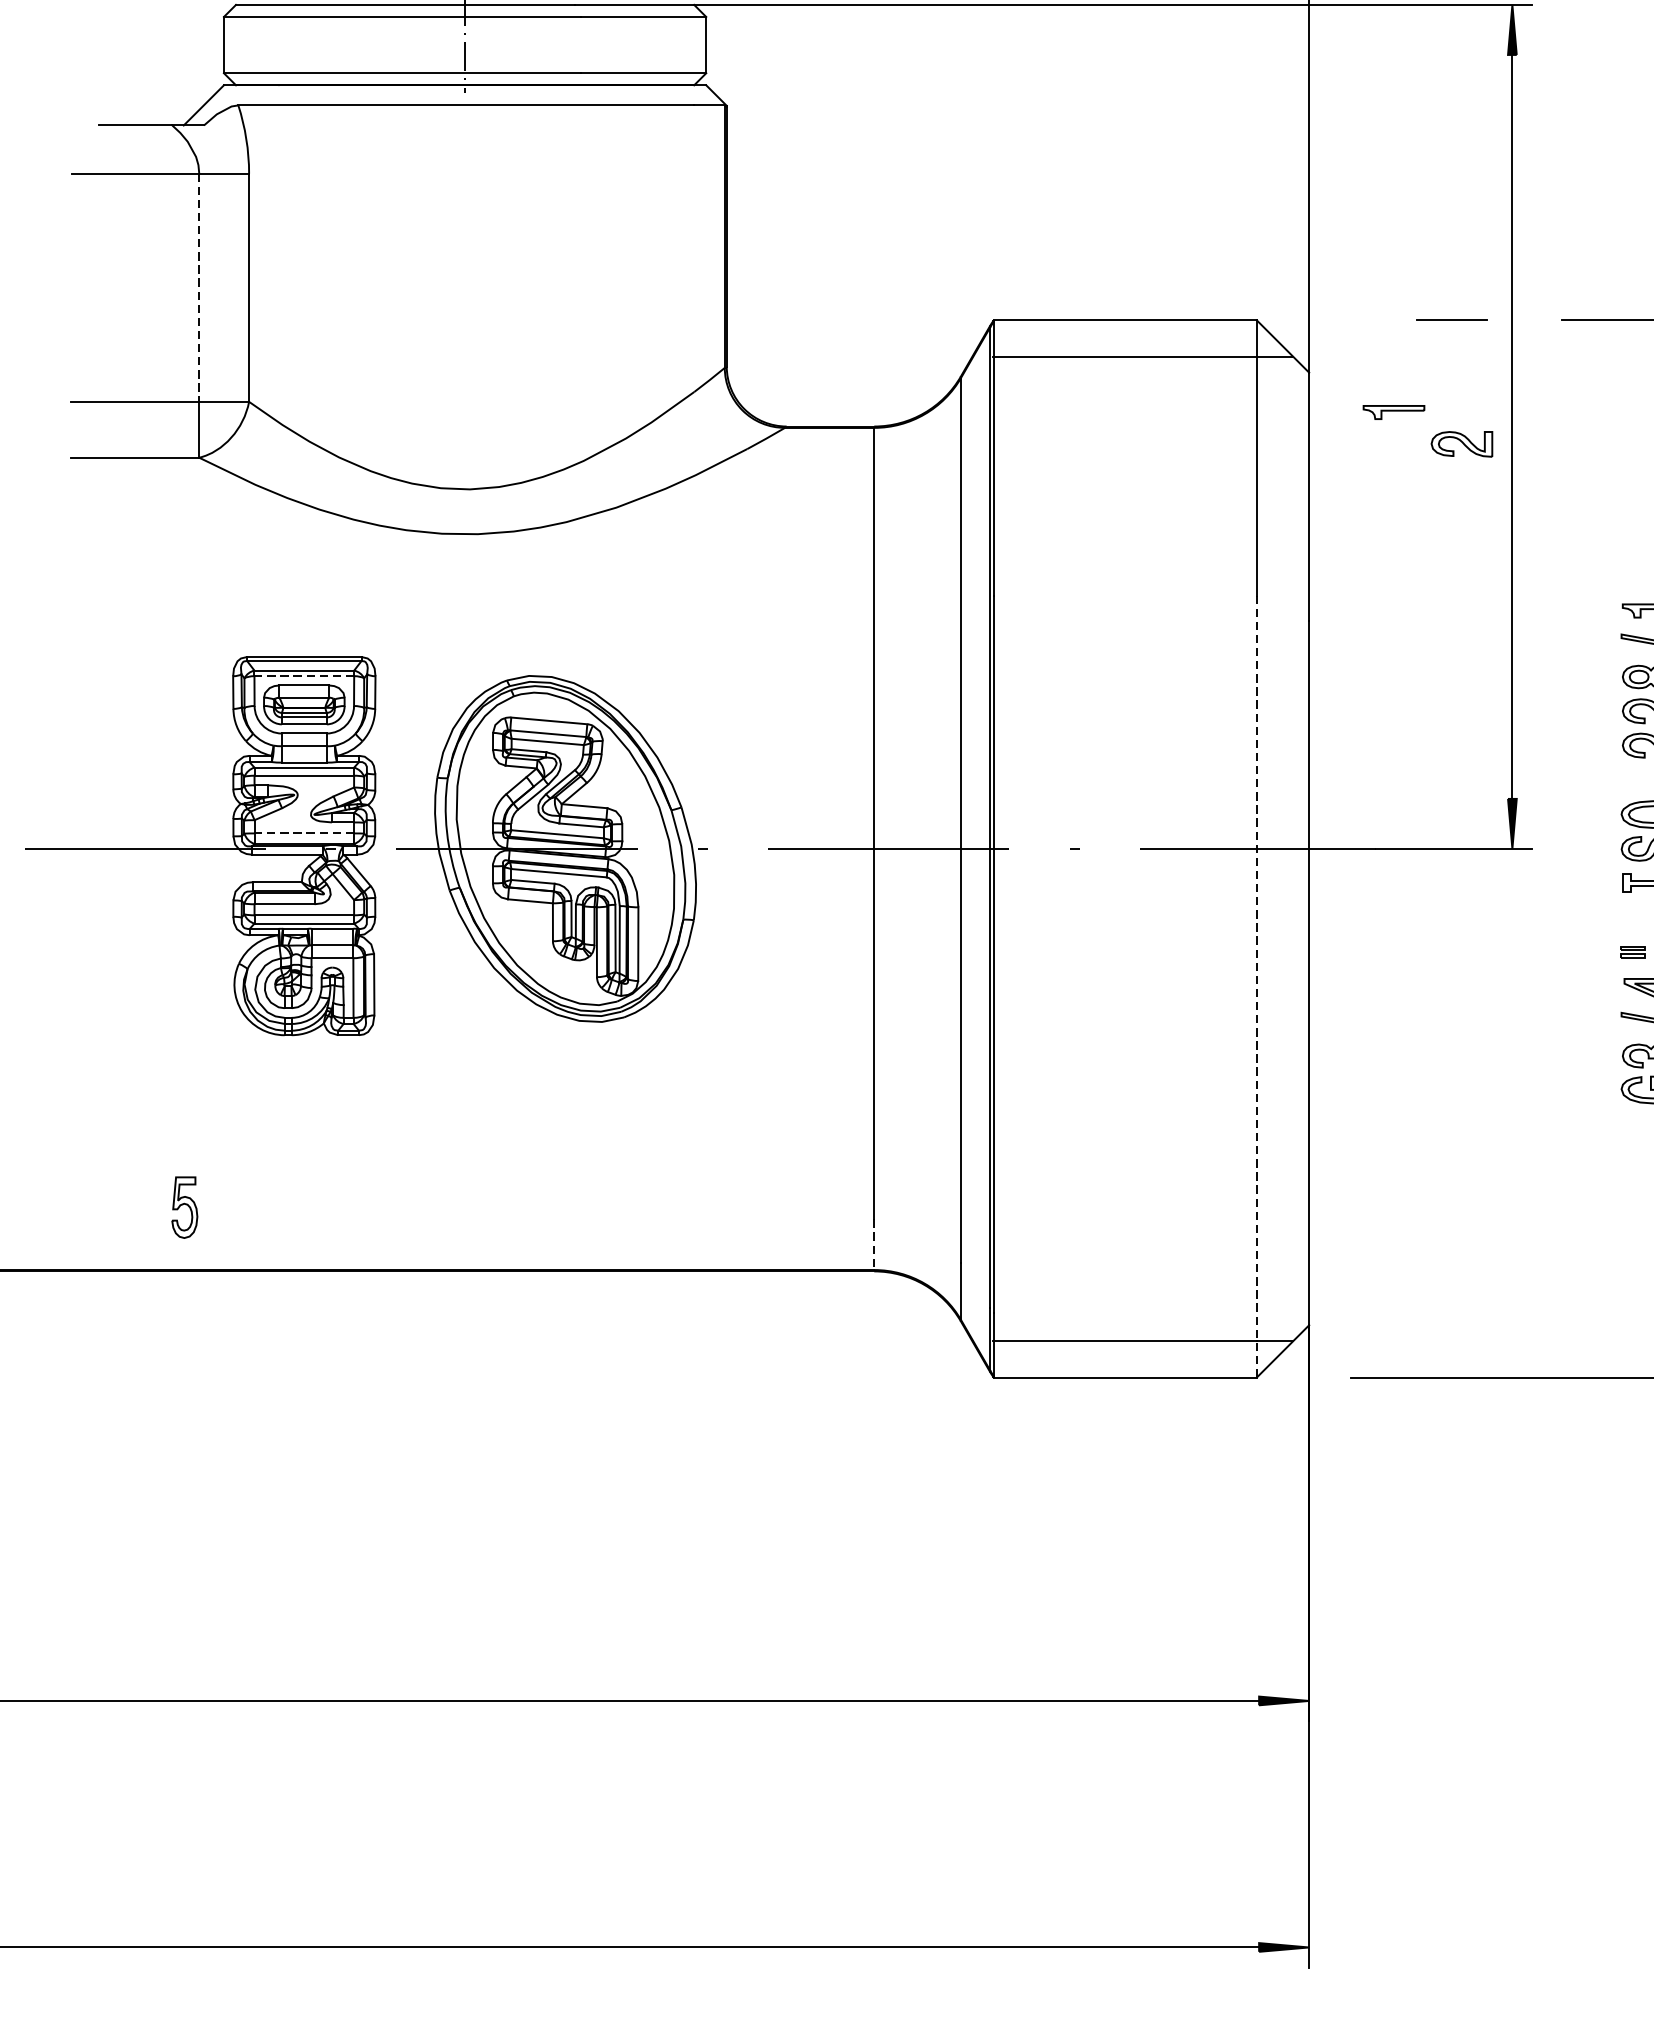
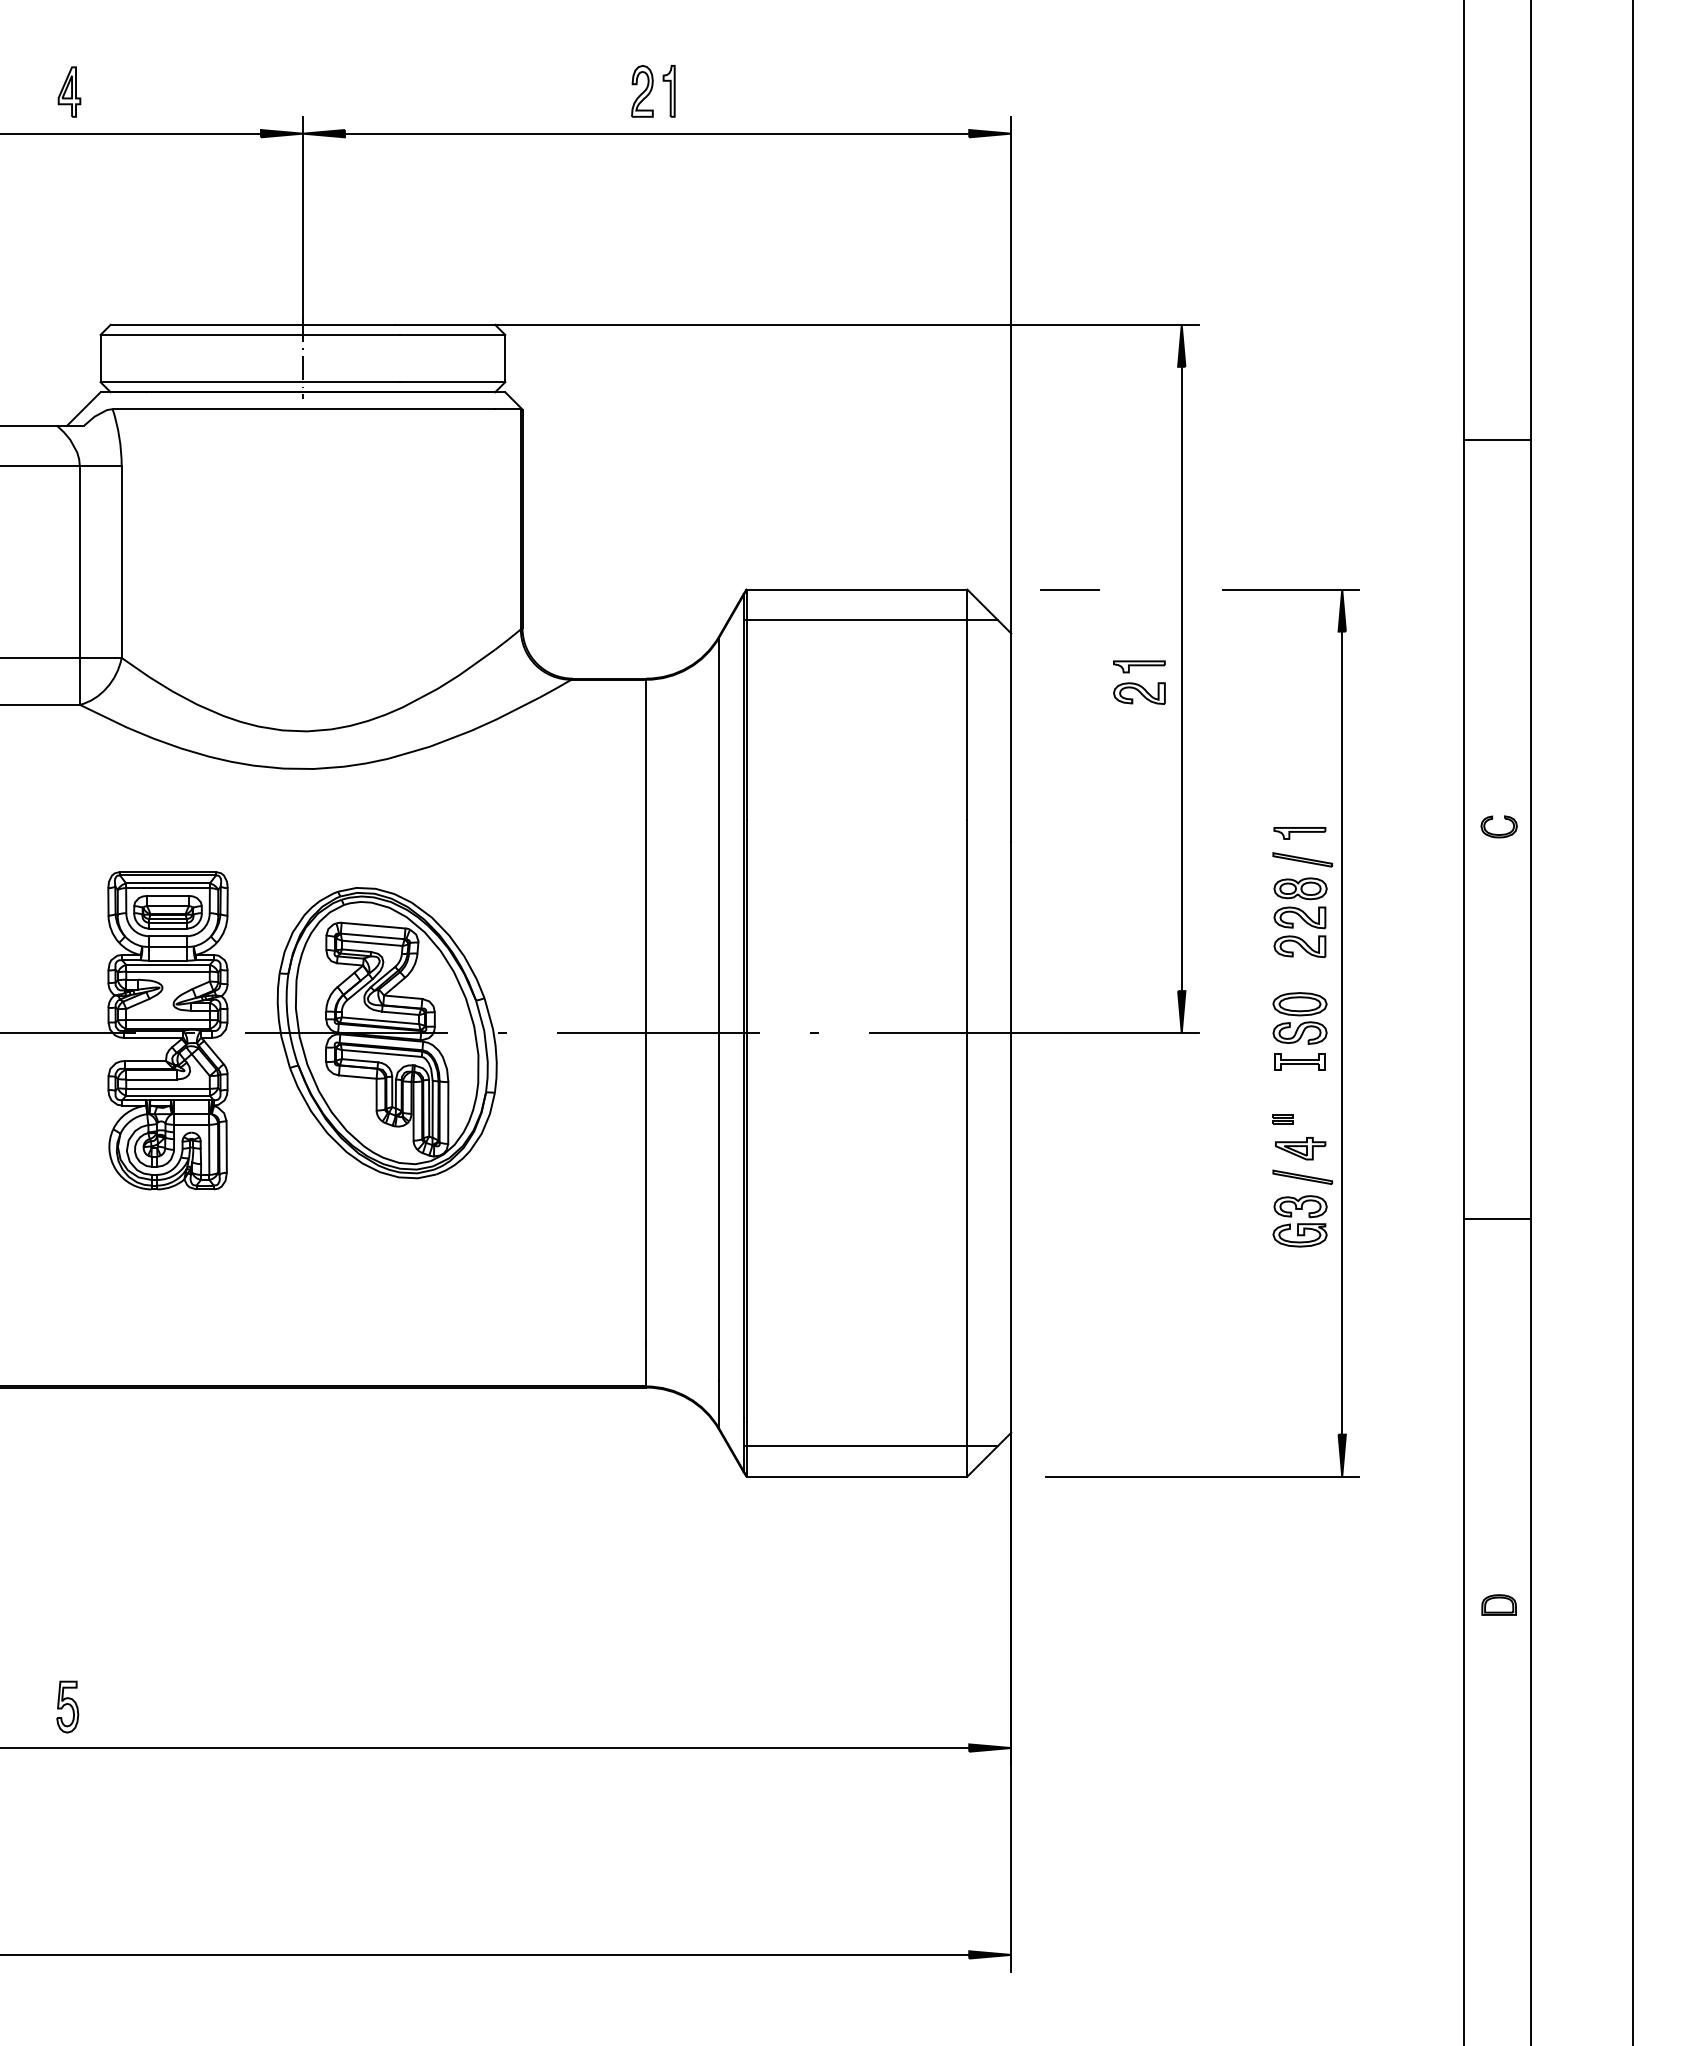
line: (198, 288) -> (79, 562), dashed -> solid
line: (1451, 320) -> (1069, 589), moved
part: (1394, 412) -> (1139, 666), moved
line: (304, 676) -> (168, 888), dashed -> solid
line: (304, 833) -> (168, 1020), dashed -> solid
line: (1257, 987) -> (967, 1149), dashed -> solid
part: (184, 1206) -> (67, 1706), moved
line: (874, 1245) -> (646, 1365), dashed -> solid

